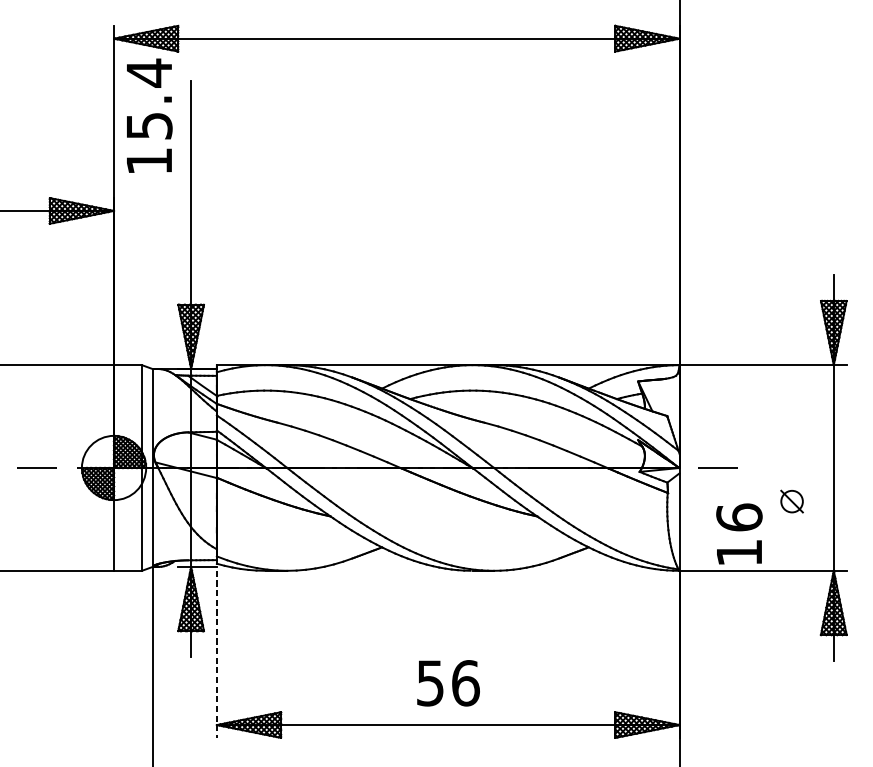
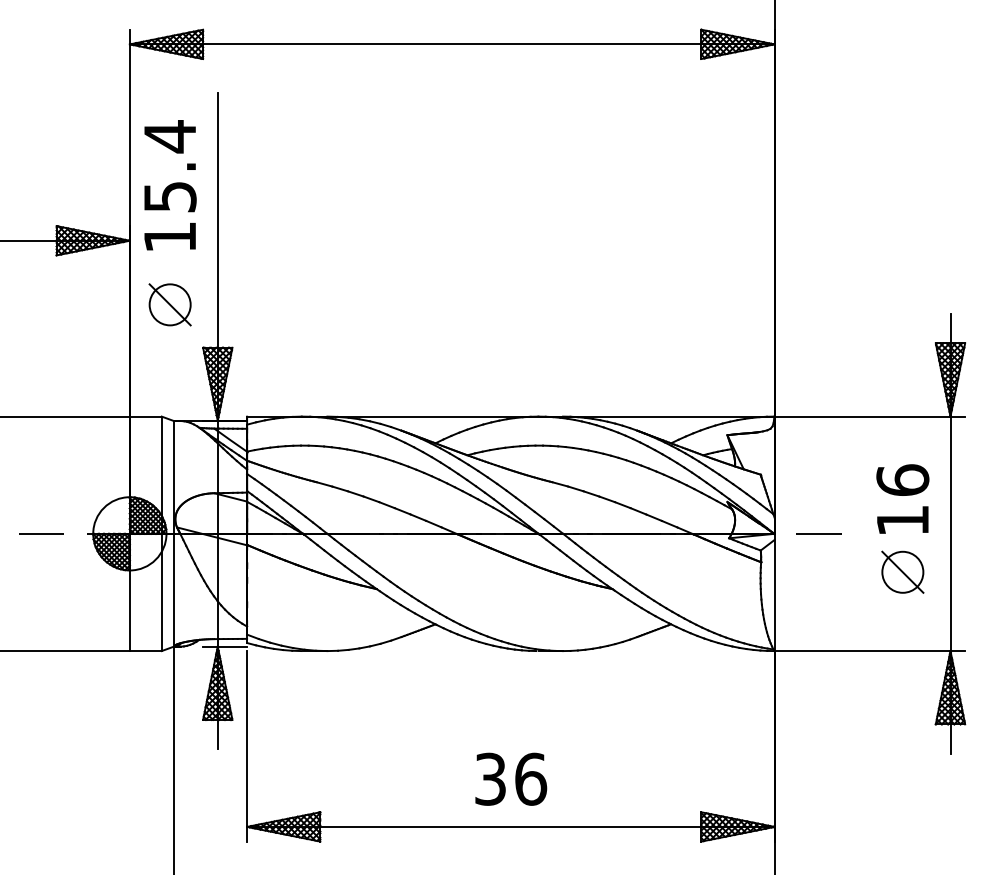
text: (149, 115) -> (170, 185), moved
part: (148, 266) -> (169, 304), added
part: (791, 501) -> (902, 571), size x1.67
text: (739, 533) -> (902, 498), moved
line: (217, 654) -> (247, 746), dashed -> solid
text: (430, 682) -> (490, 778), 56 -> 36

